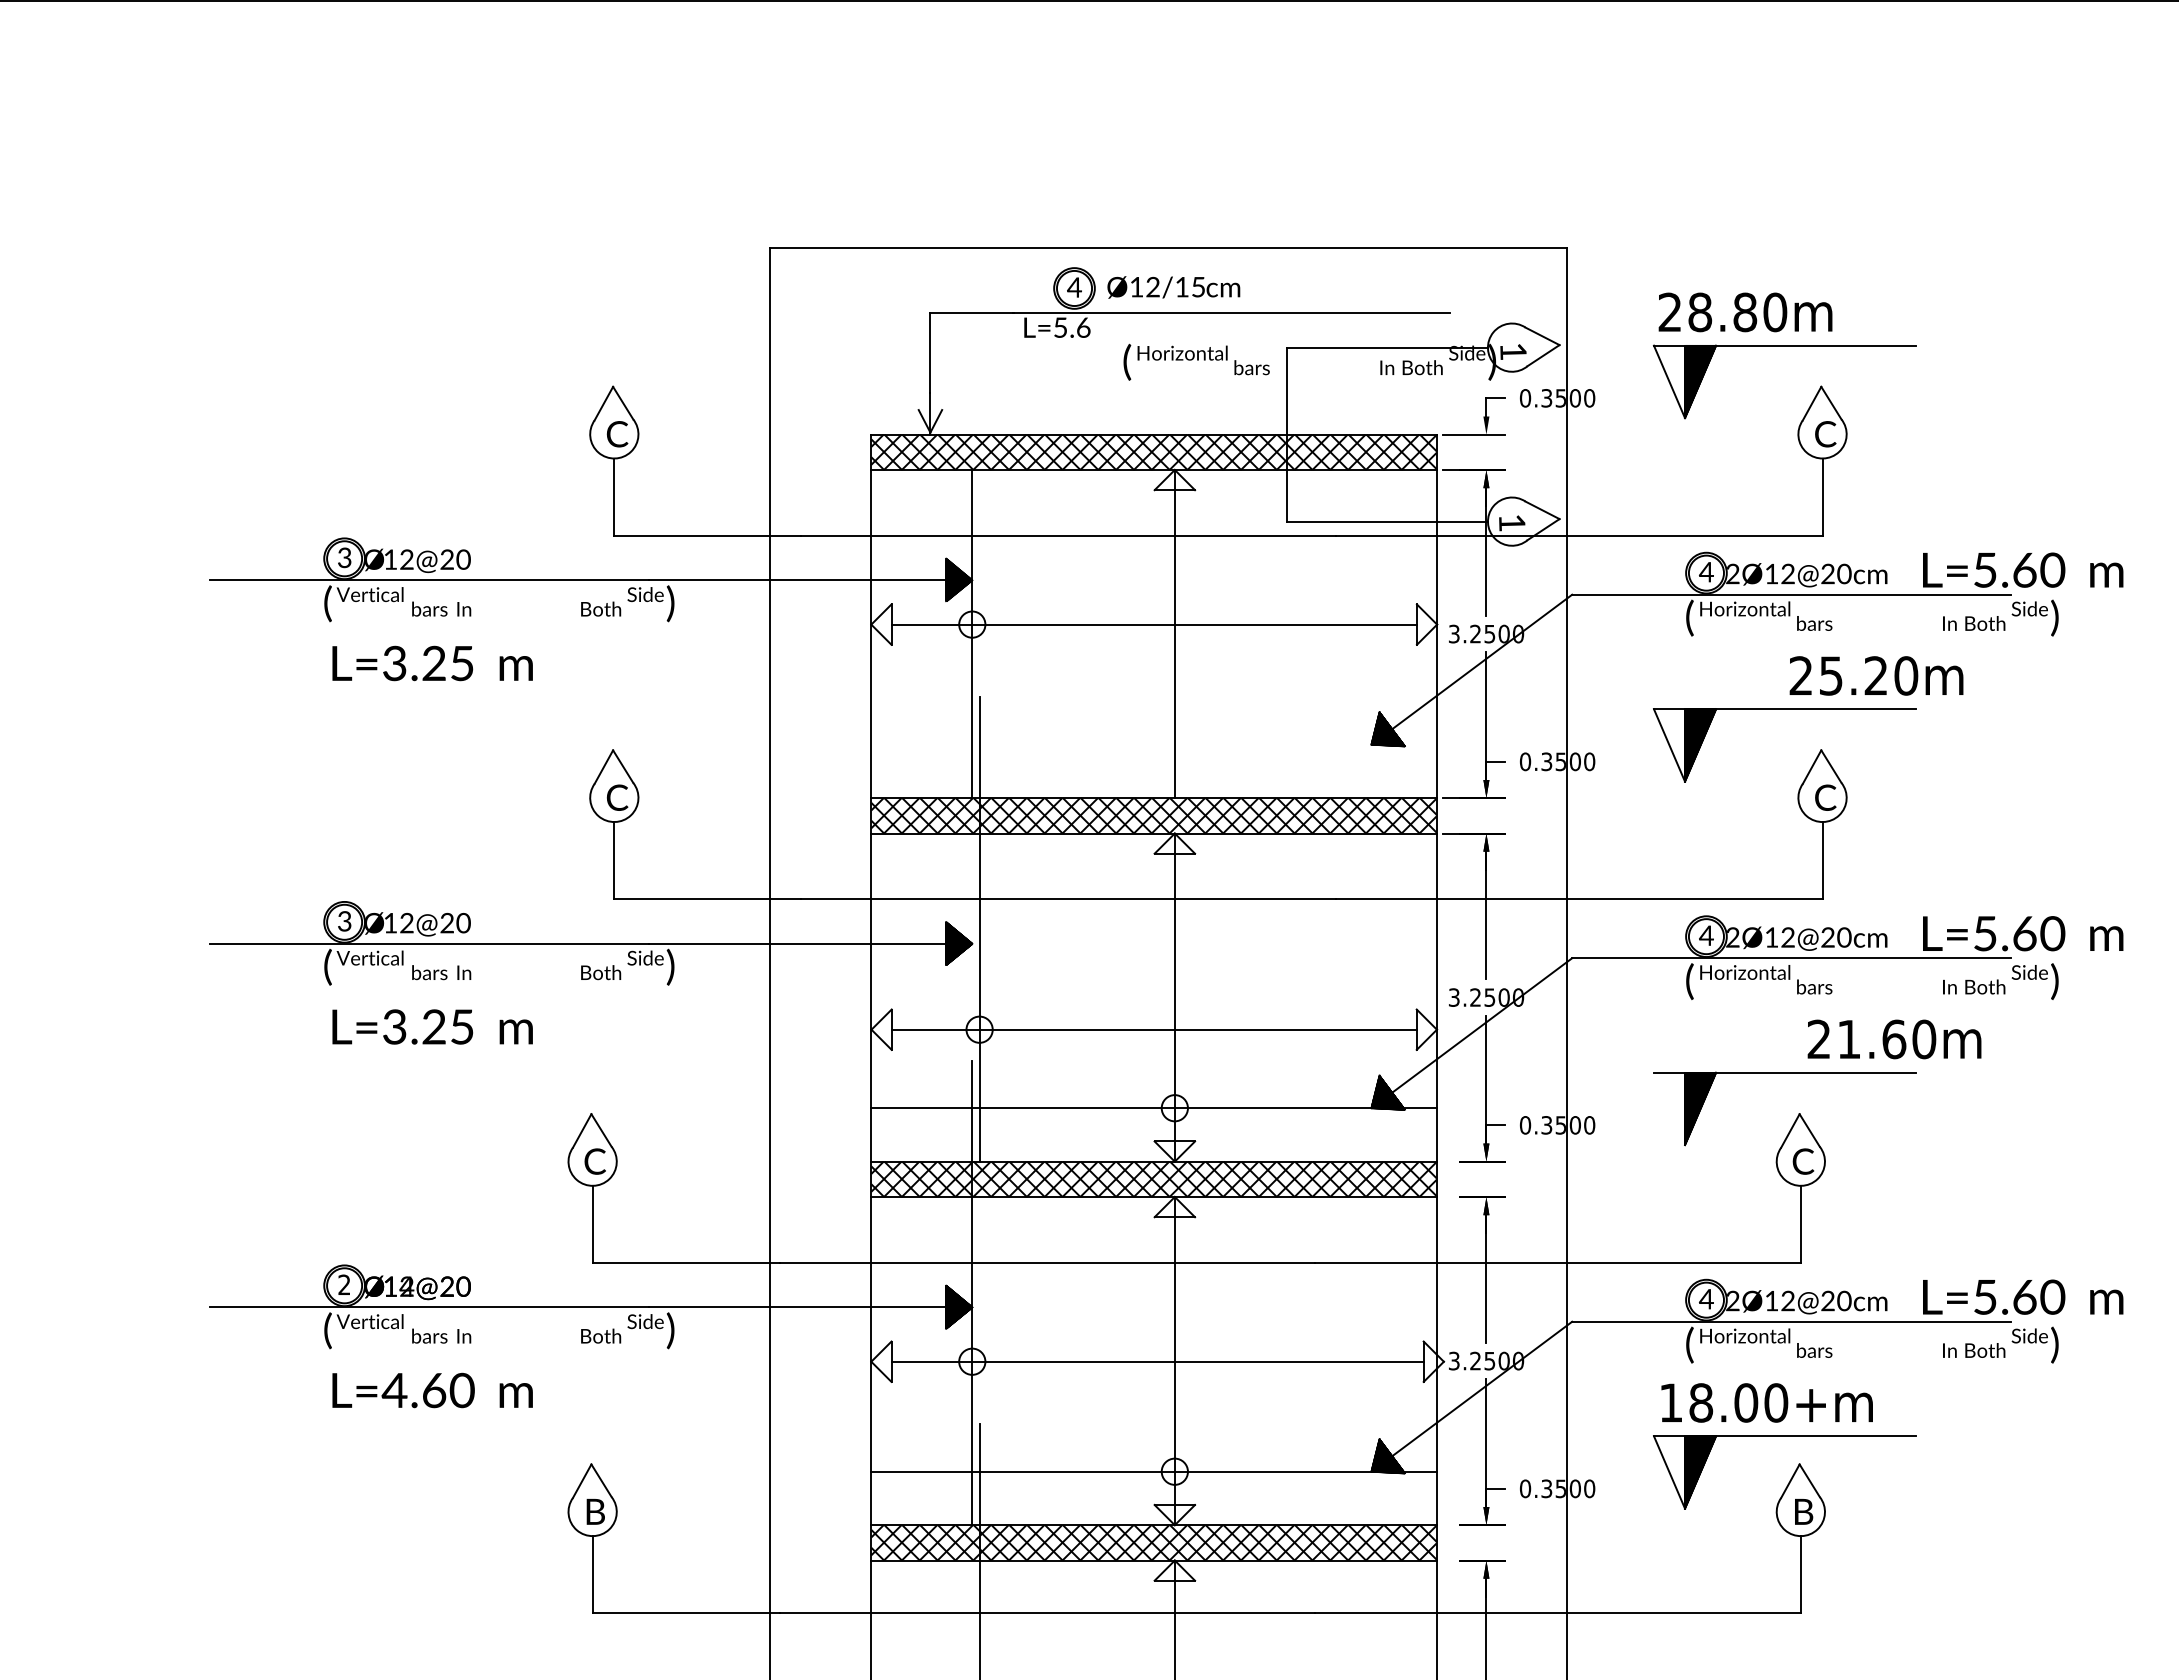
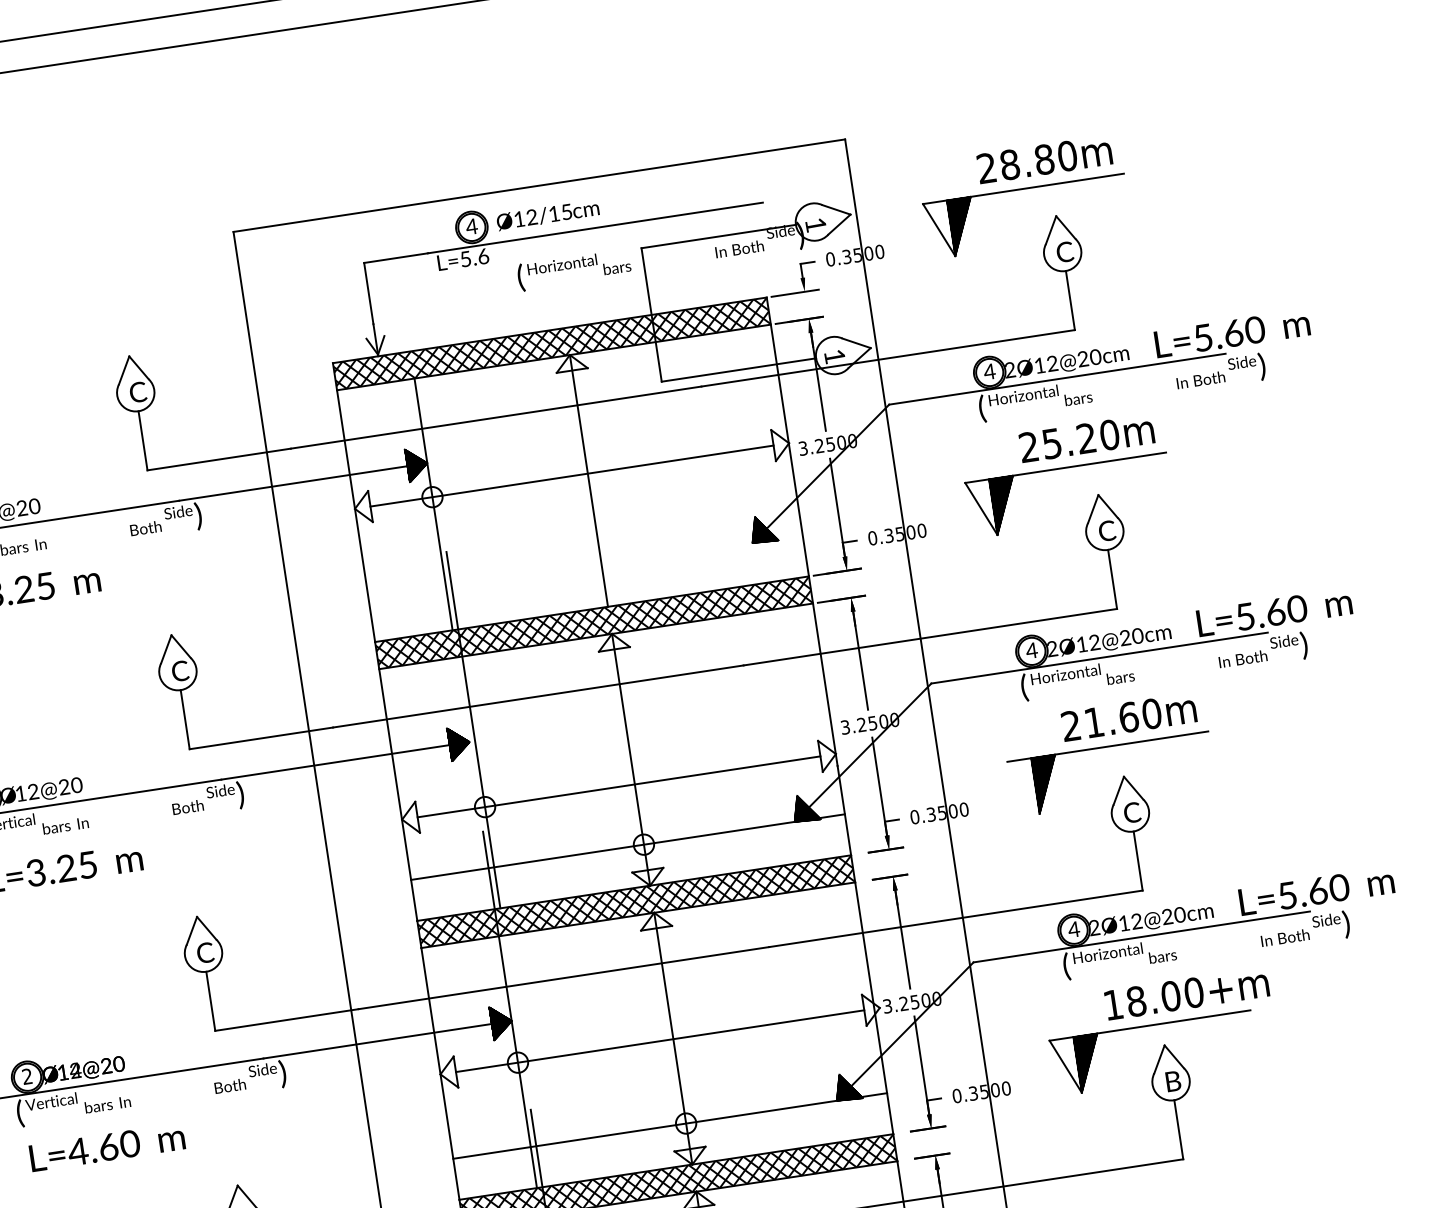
text: (1745, 312) -> (1044, 159), moved
text: (1876, 675) -> (1086, 438), moved
text: (1894, 1039) -> (1129, 717), moved
text: (1766, 1402) -> (1186, 993), moved

